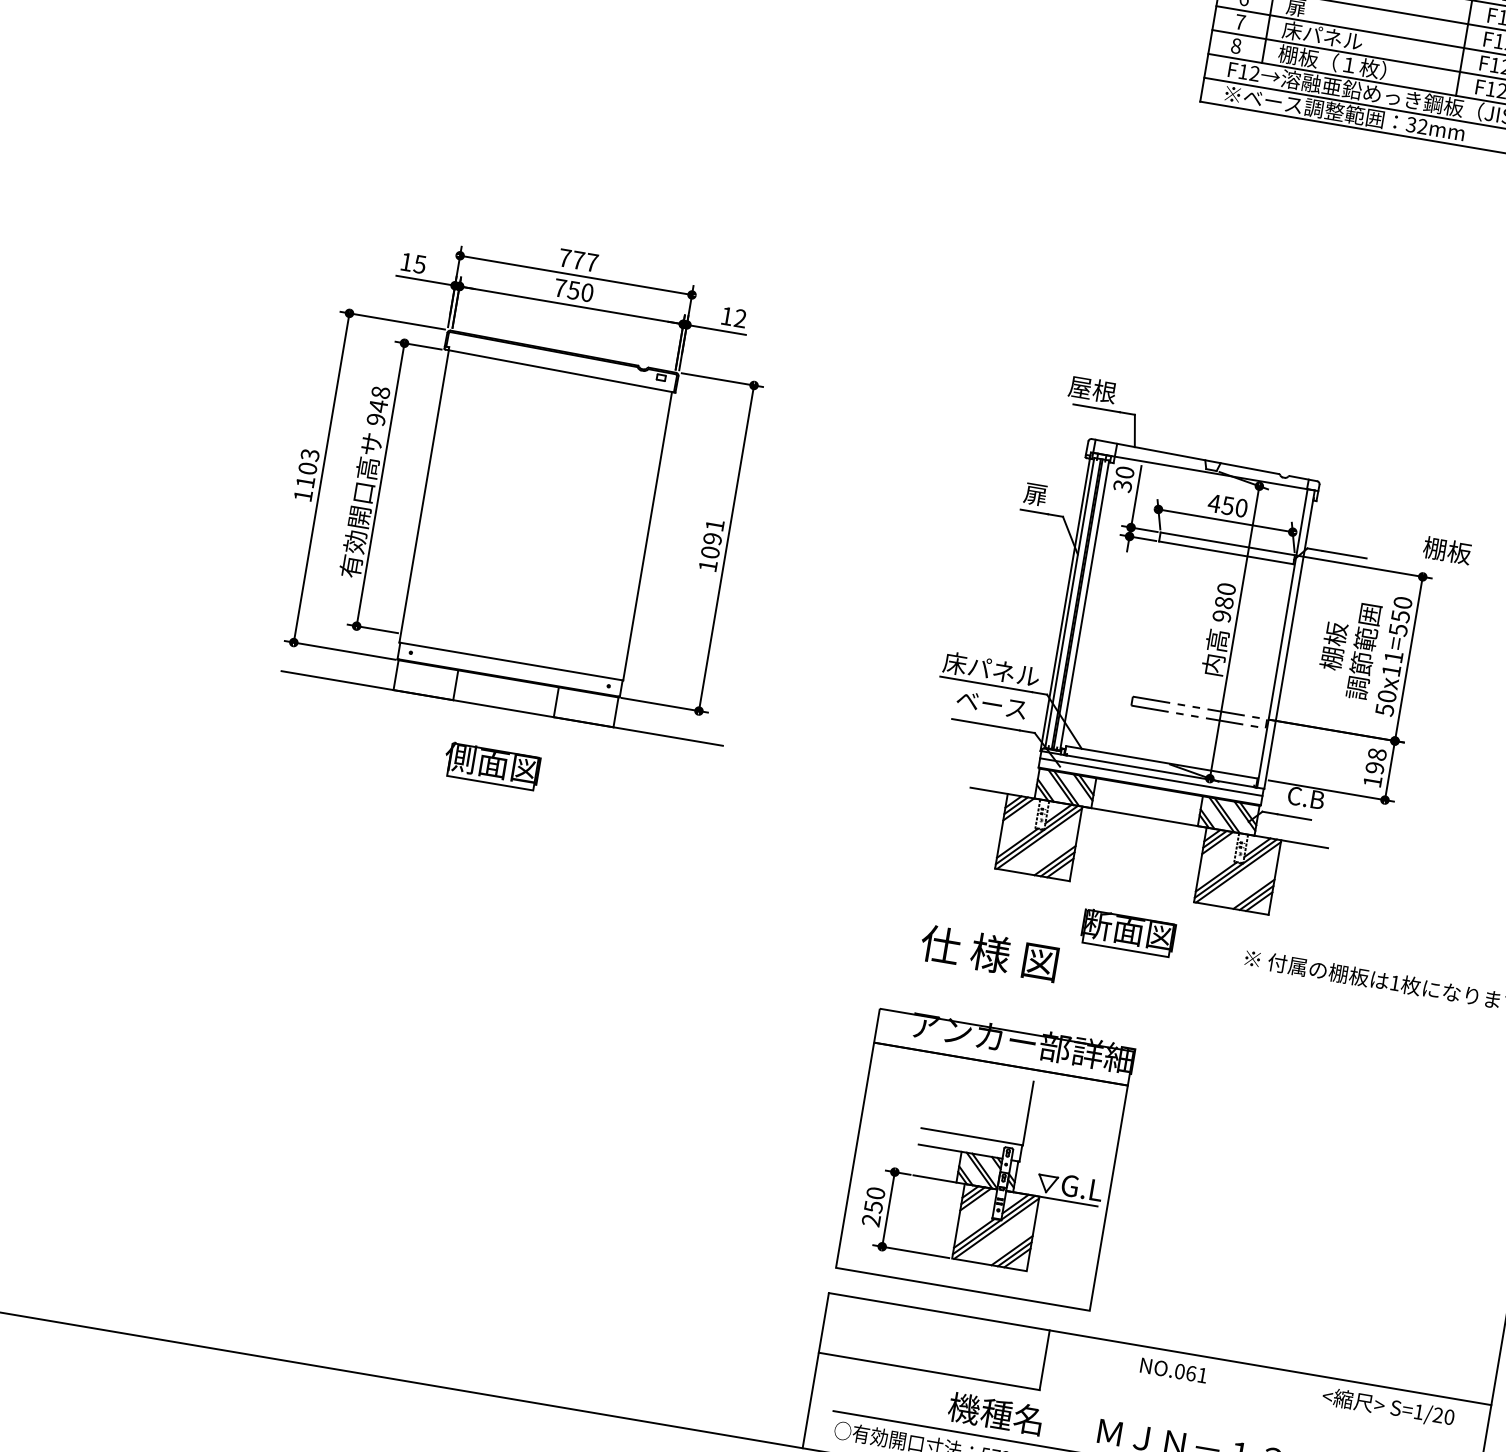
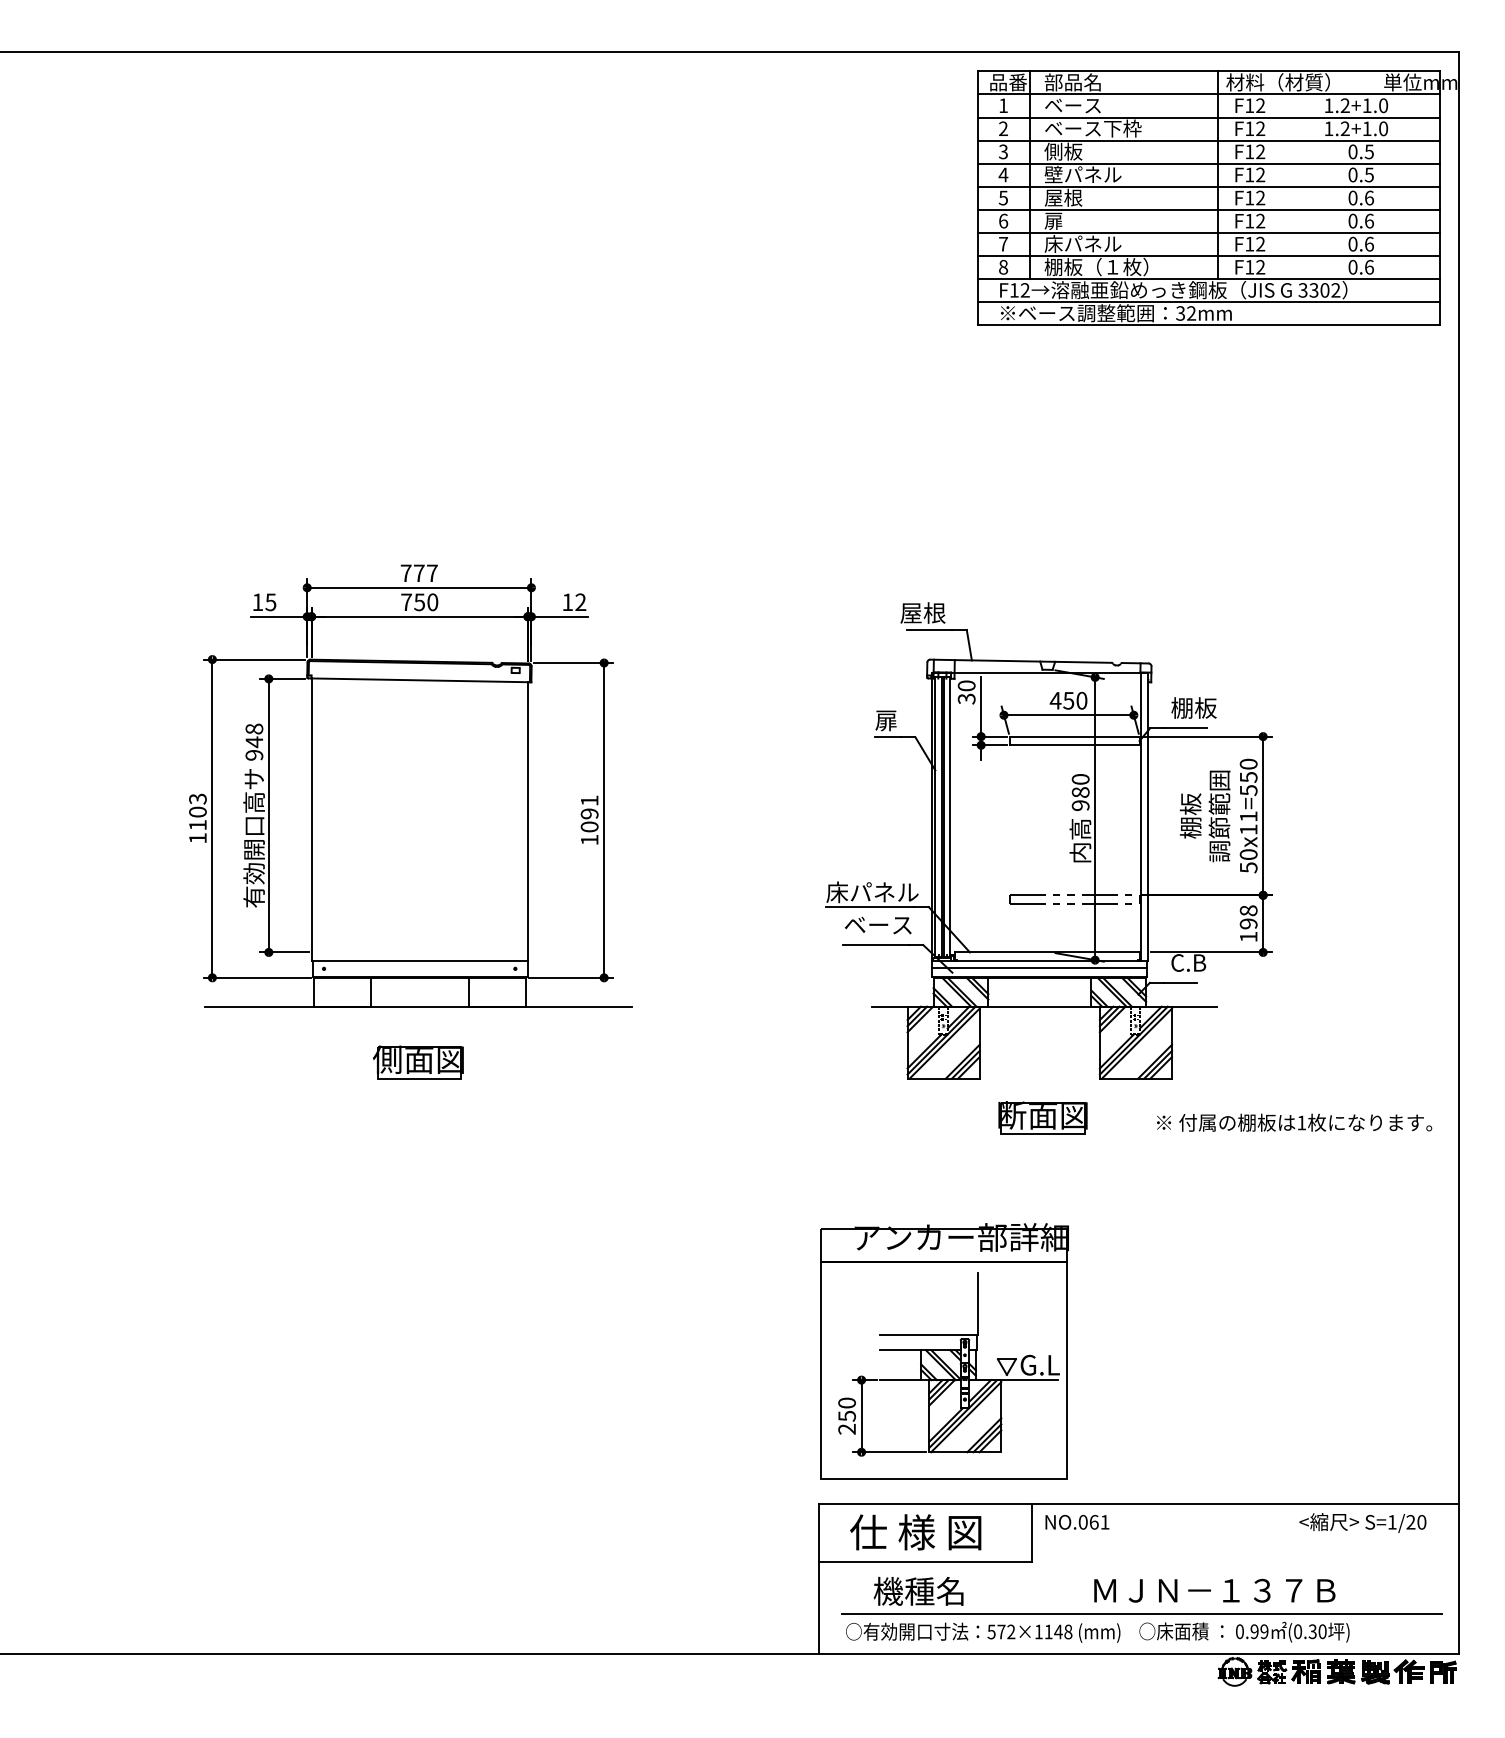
text: (1446, 549) -> (1193, 707), moved
text: (989, 953) -> (915, 1532), moved
text: (1173, 1370) -> (1077, 1522), moved
text: (995, 1414) -> (918, 1591), moved

